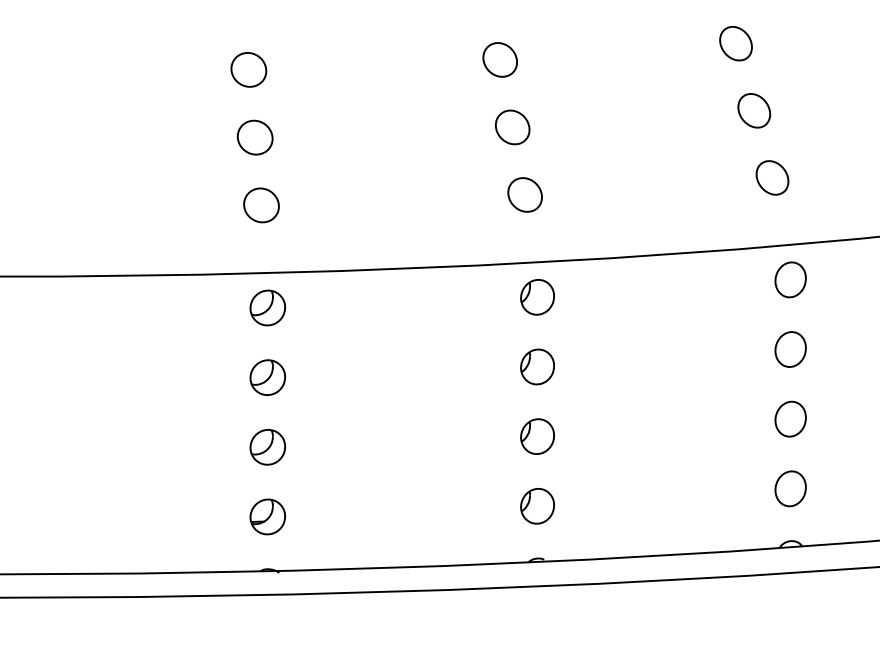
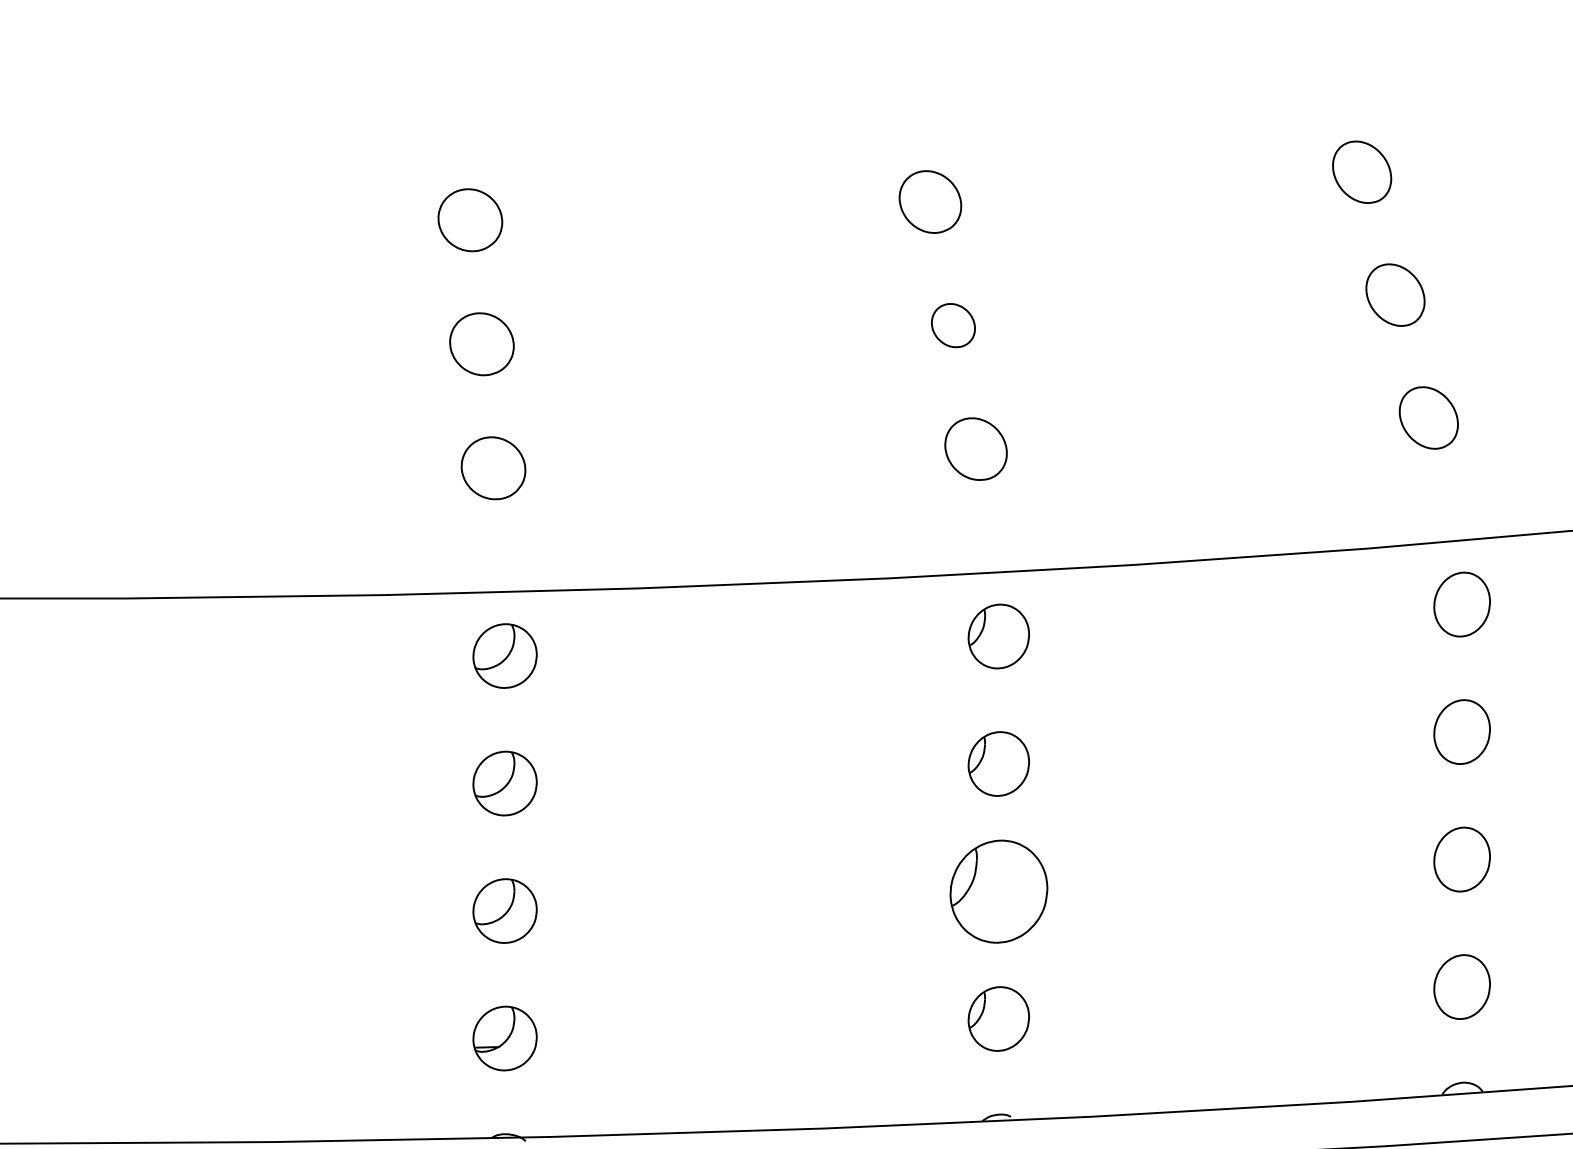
part: (512, 127) -> (952, 325), size x0.7
part: (537, 436) -> (998, 891), size x1.6

